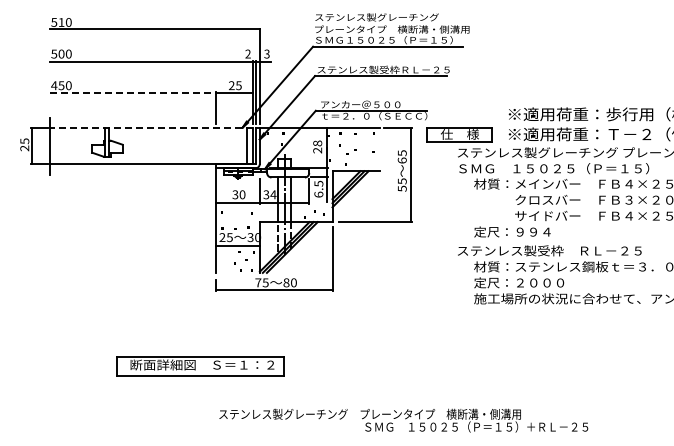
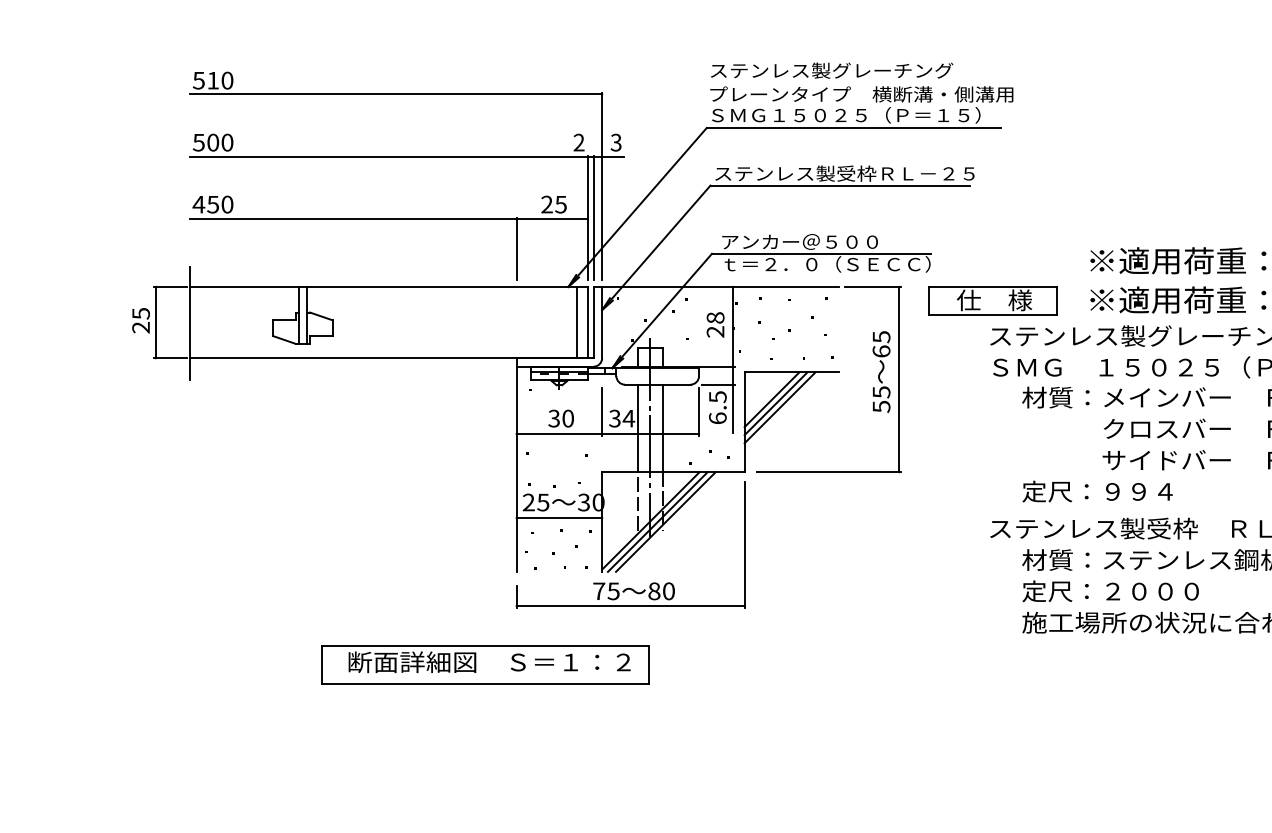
line: (133, 93) -> (354, 219), dashed -> solid
line: (150, 127) -> (387, 286), dashed -> solid
part: (200, 366) -> (485, 665), moved

